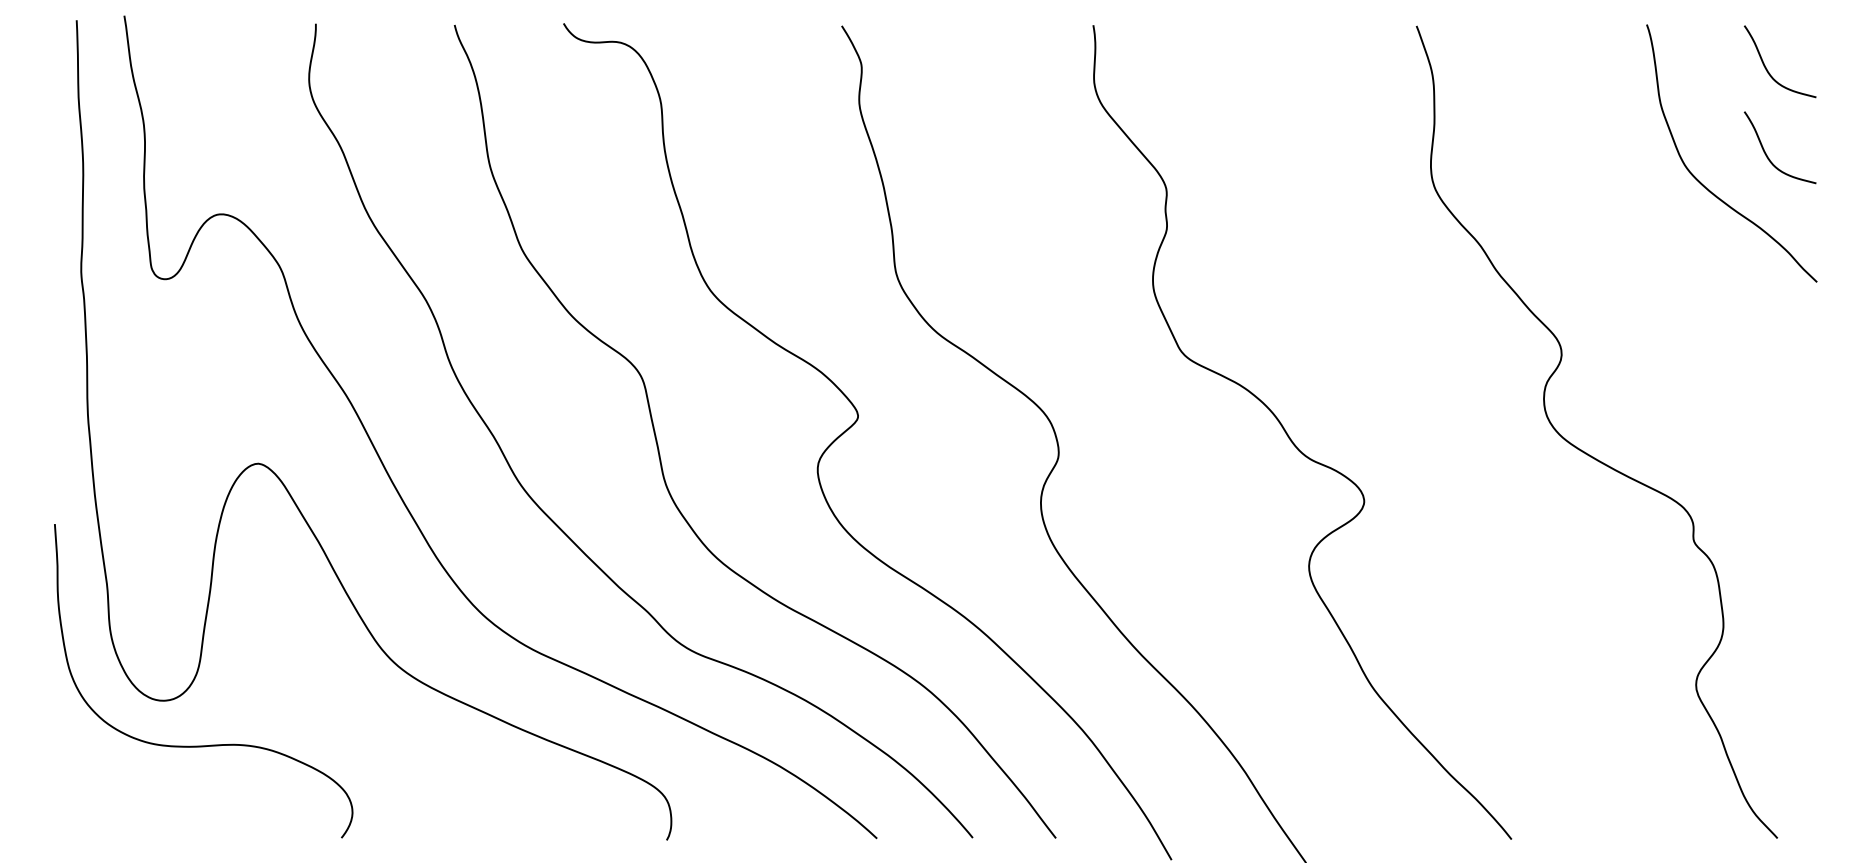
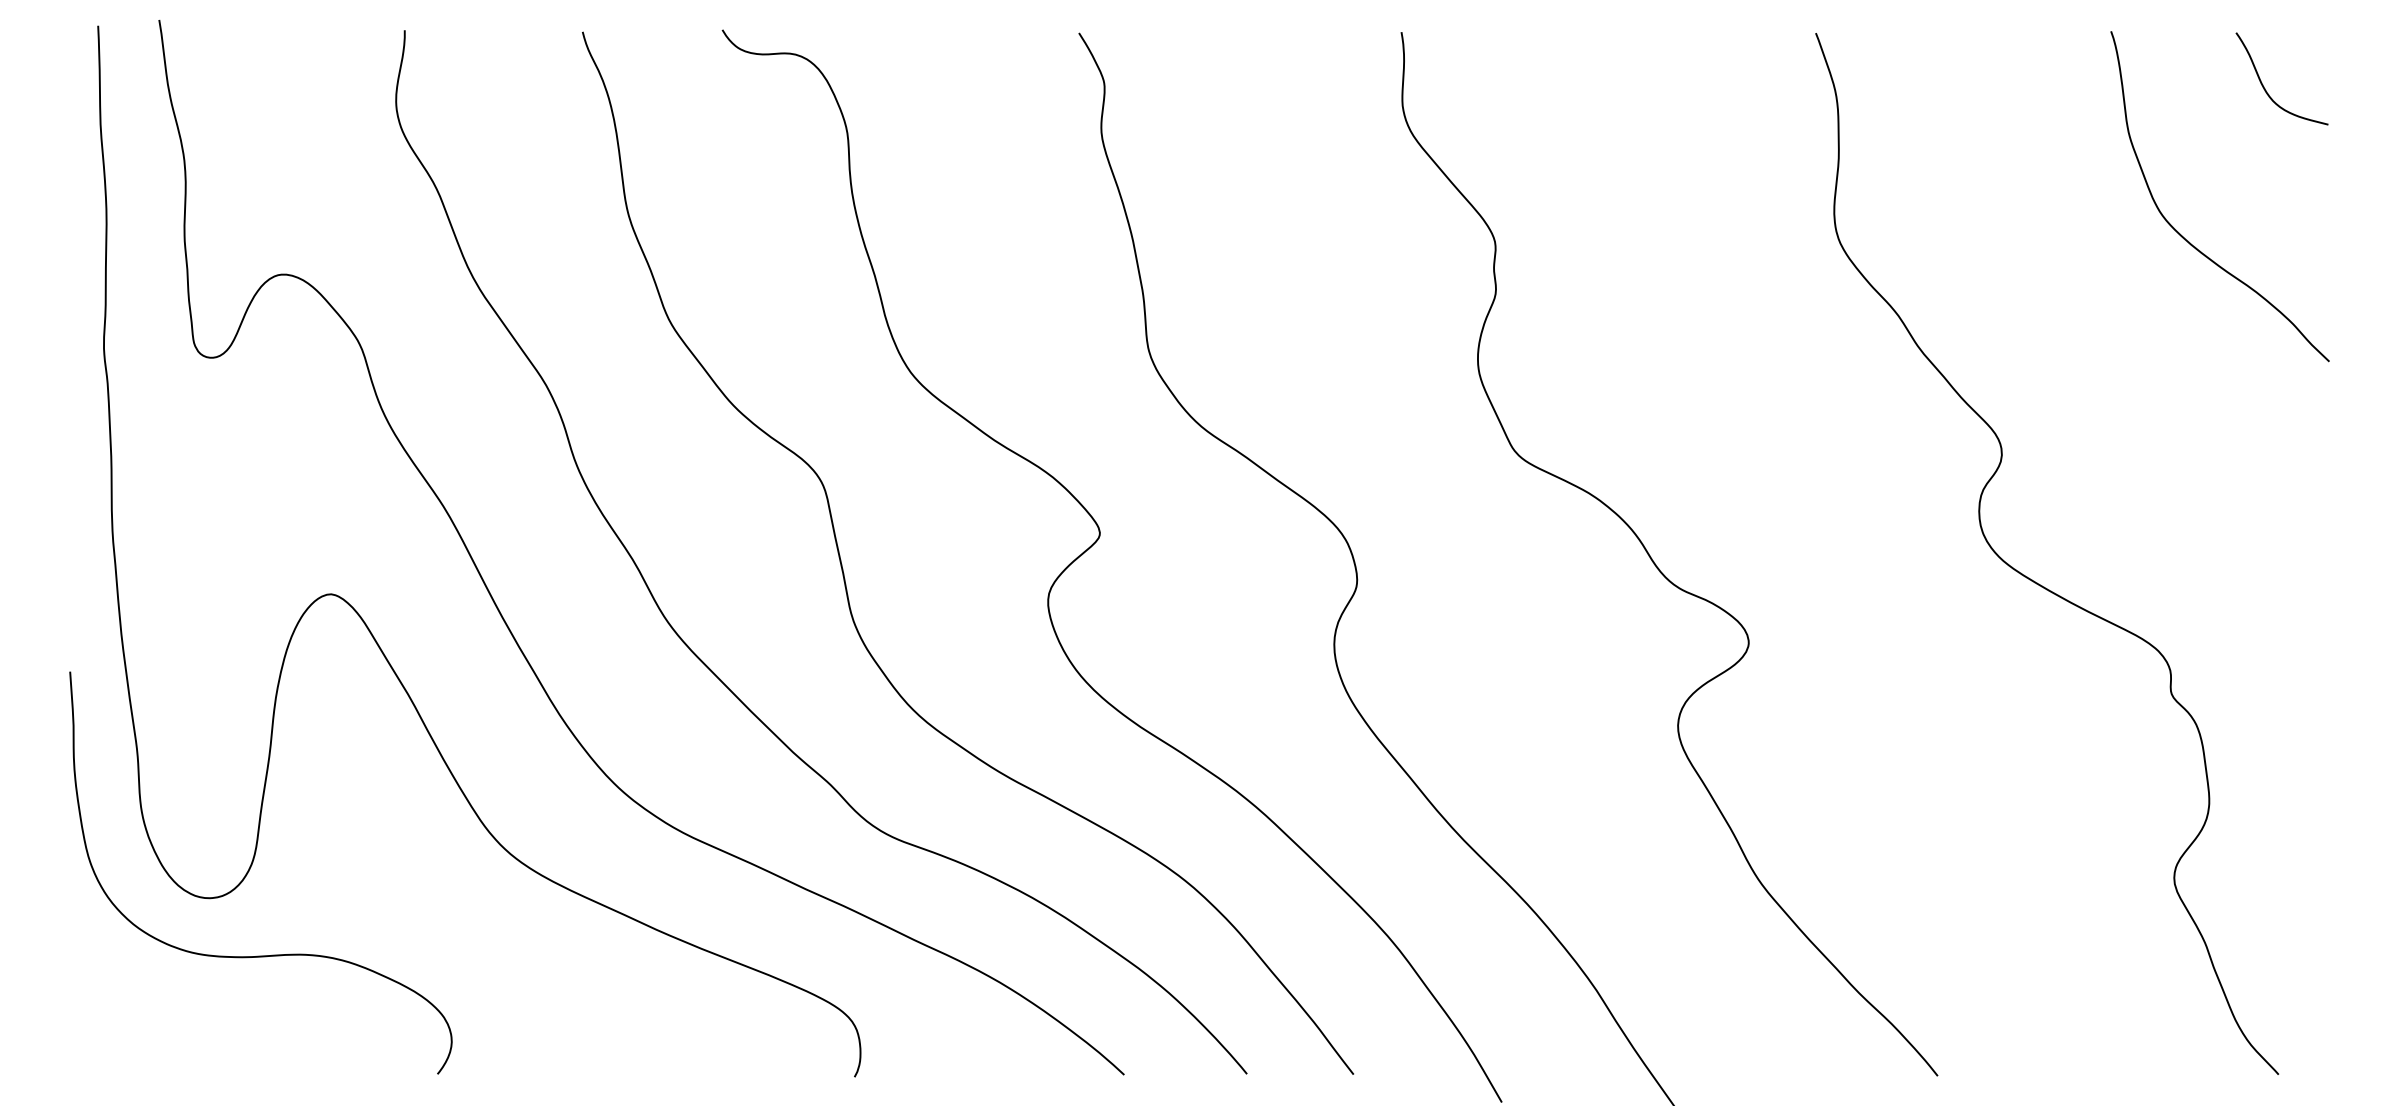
curve: (1768, 156) -> (2267, 200), removed

